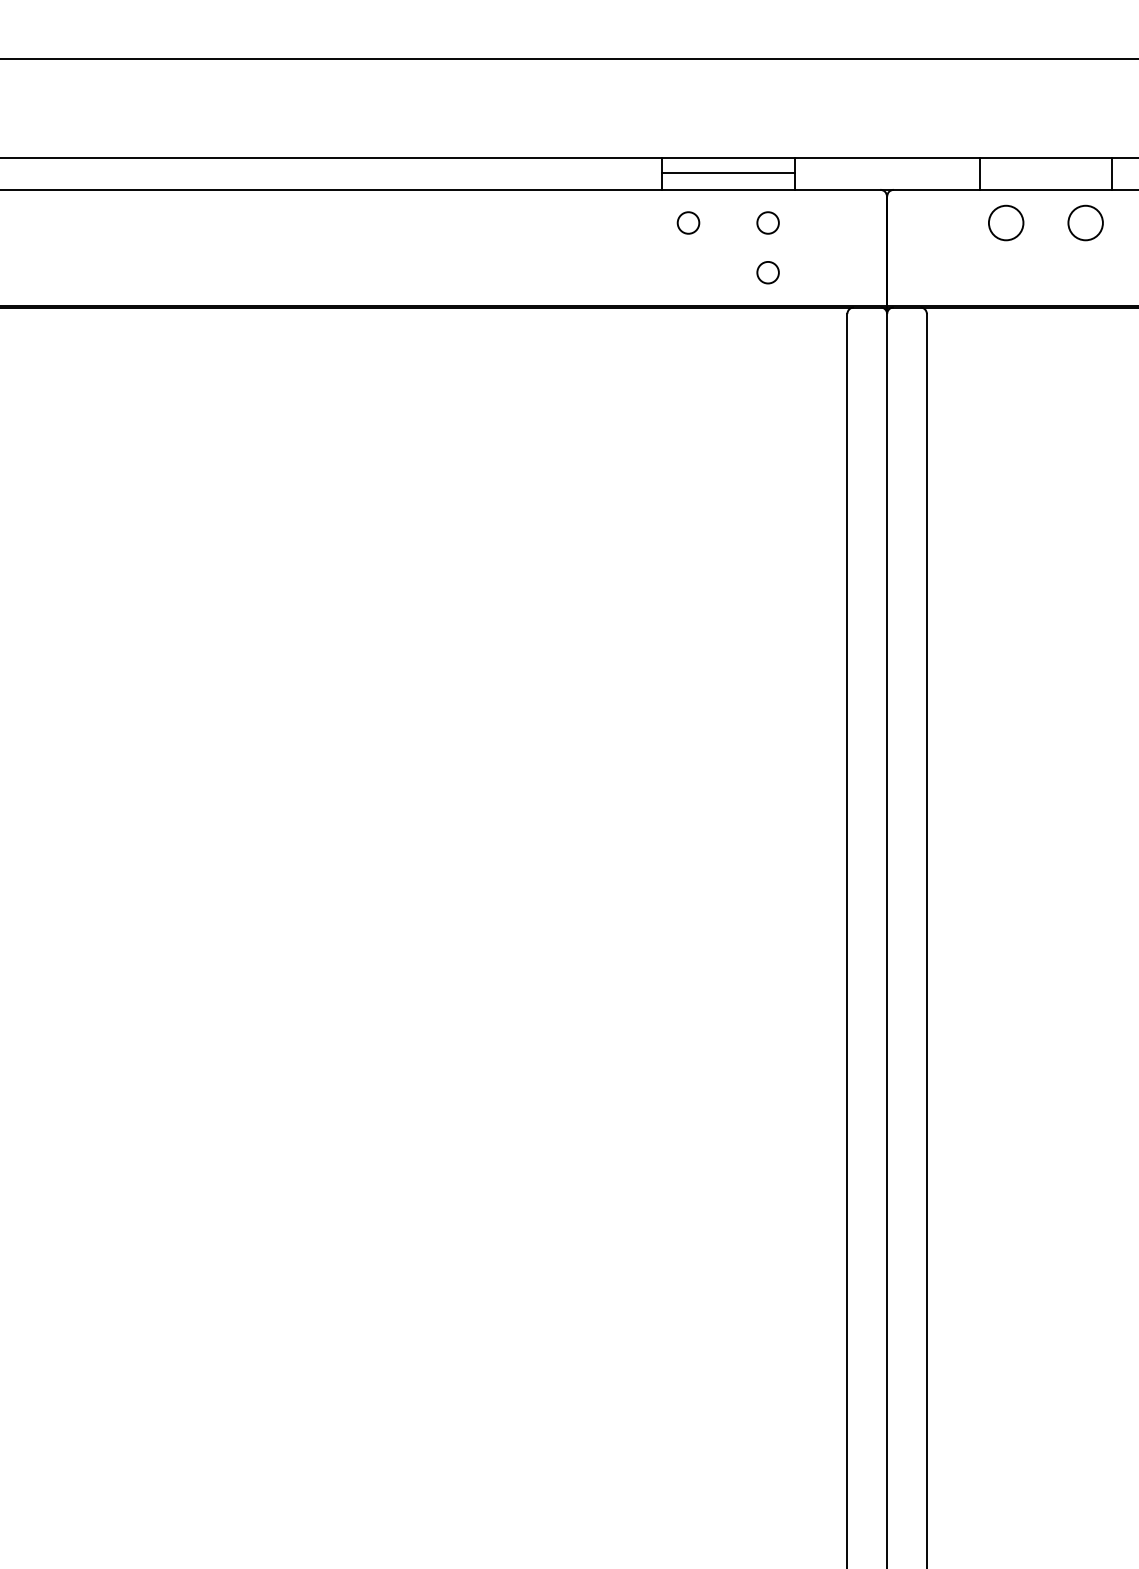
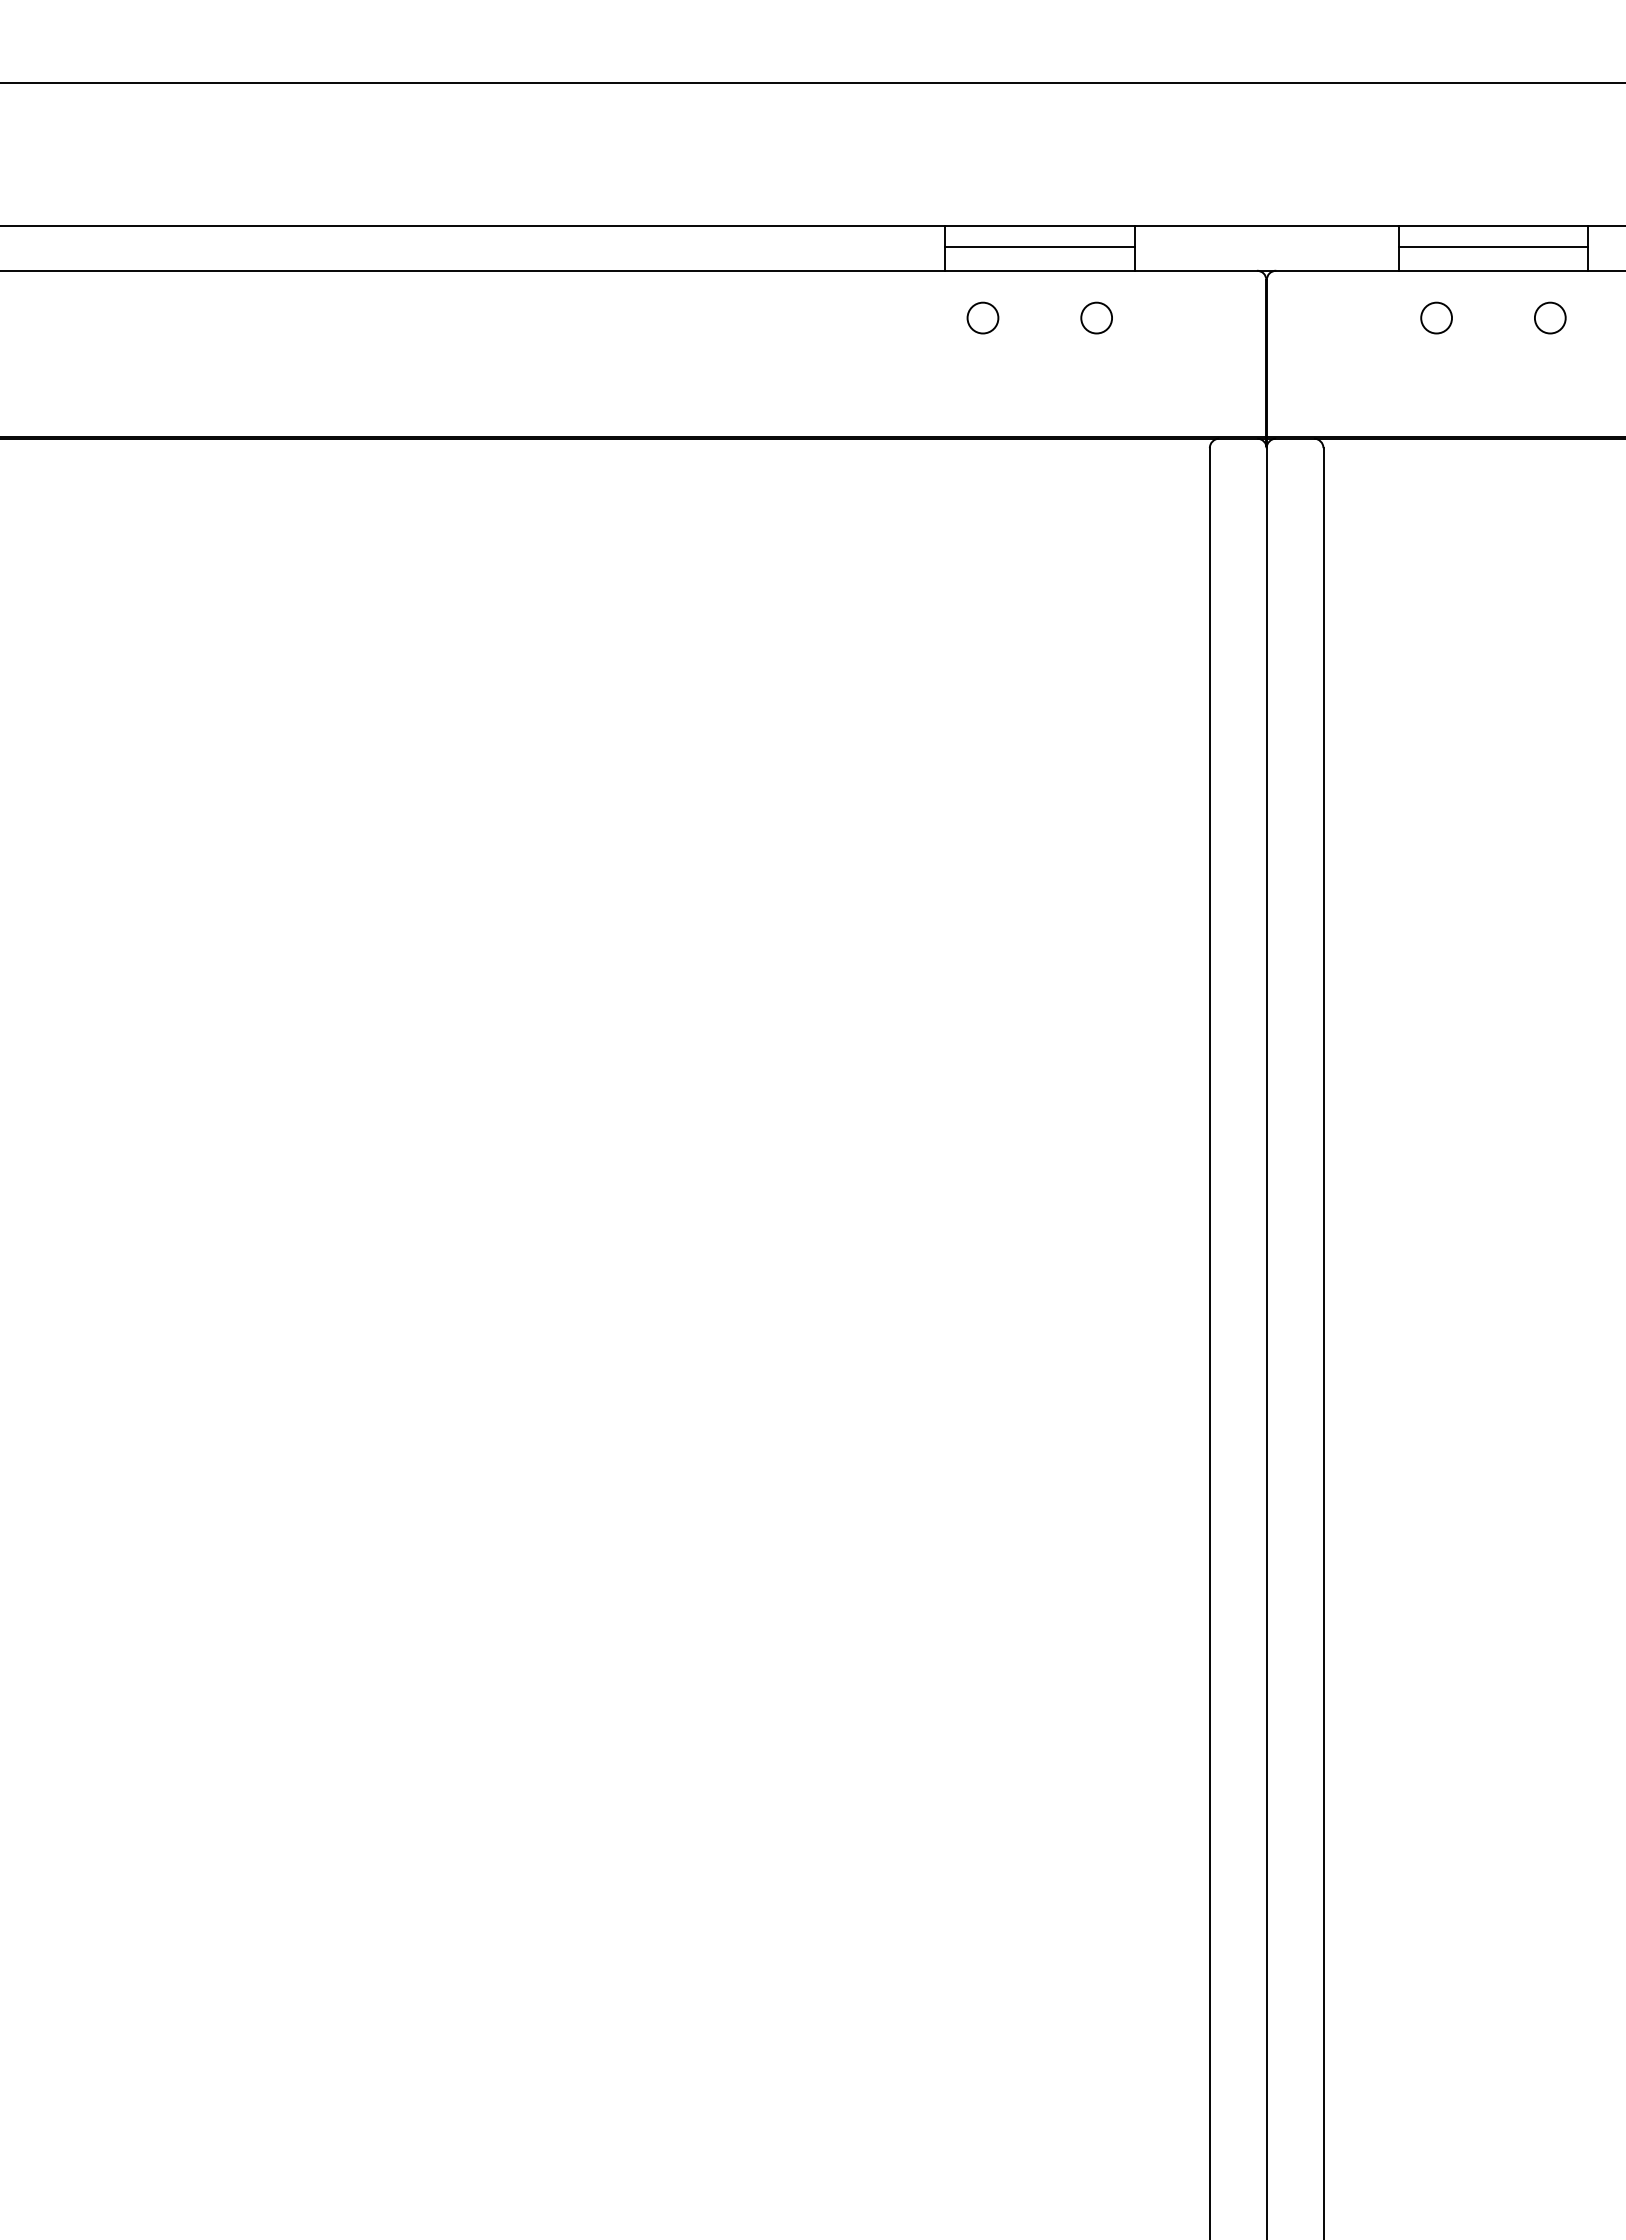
line: (1045, 172) -> (1493, 246), added
circle: (1006, 222) -> (1436, 317), size x0.62
circle: (1085, 222) -> (1550, 317), size x0.62
circle: (768, 272) -> (1096, 388), removed

